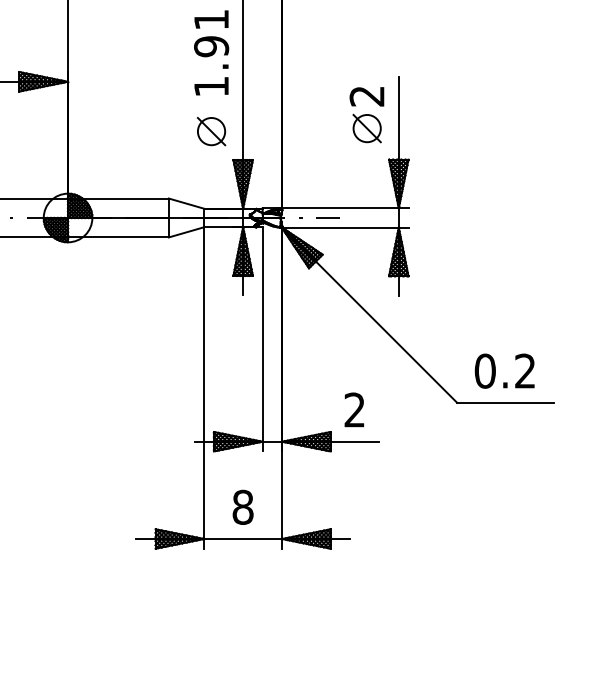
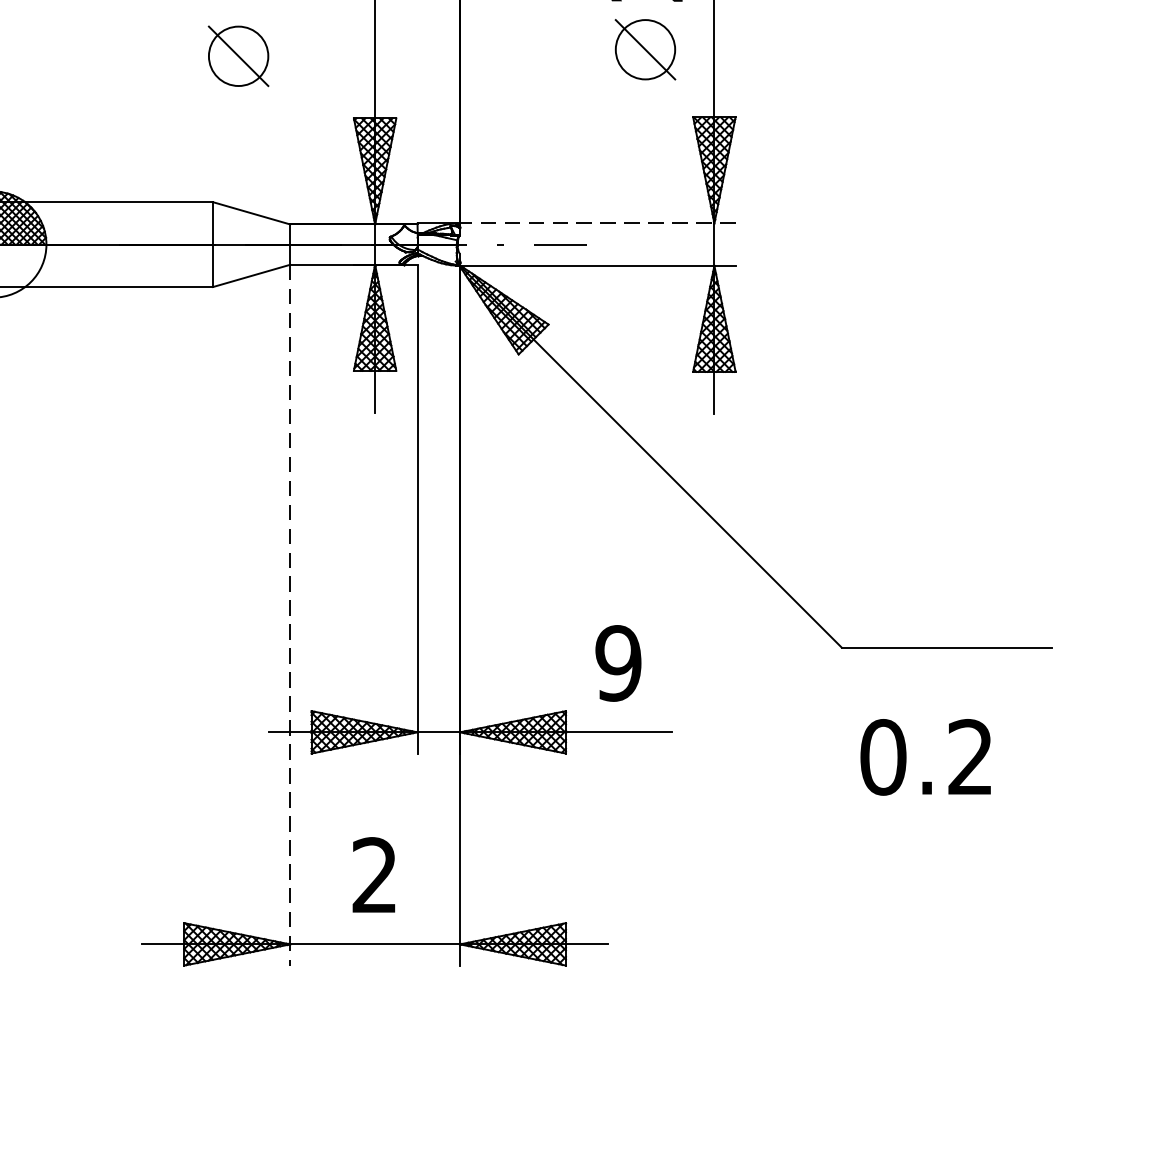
part: (211, 131) -> (238, 56), moved
line: (343, 208) -> (593, 223), solid -> dashed
text: (504, 370) -> (925, 755), moved
line: (204, 387) -> (290, 614), solid -> dashed
text: (354, 409) -> (617, 662), 2 -> 9
text: (242, 506) -> (373, 873), 8 -> 2

